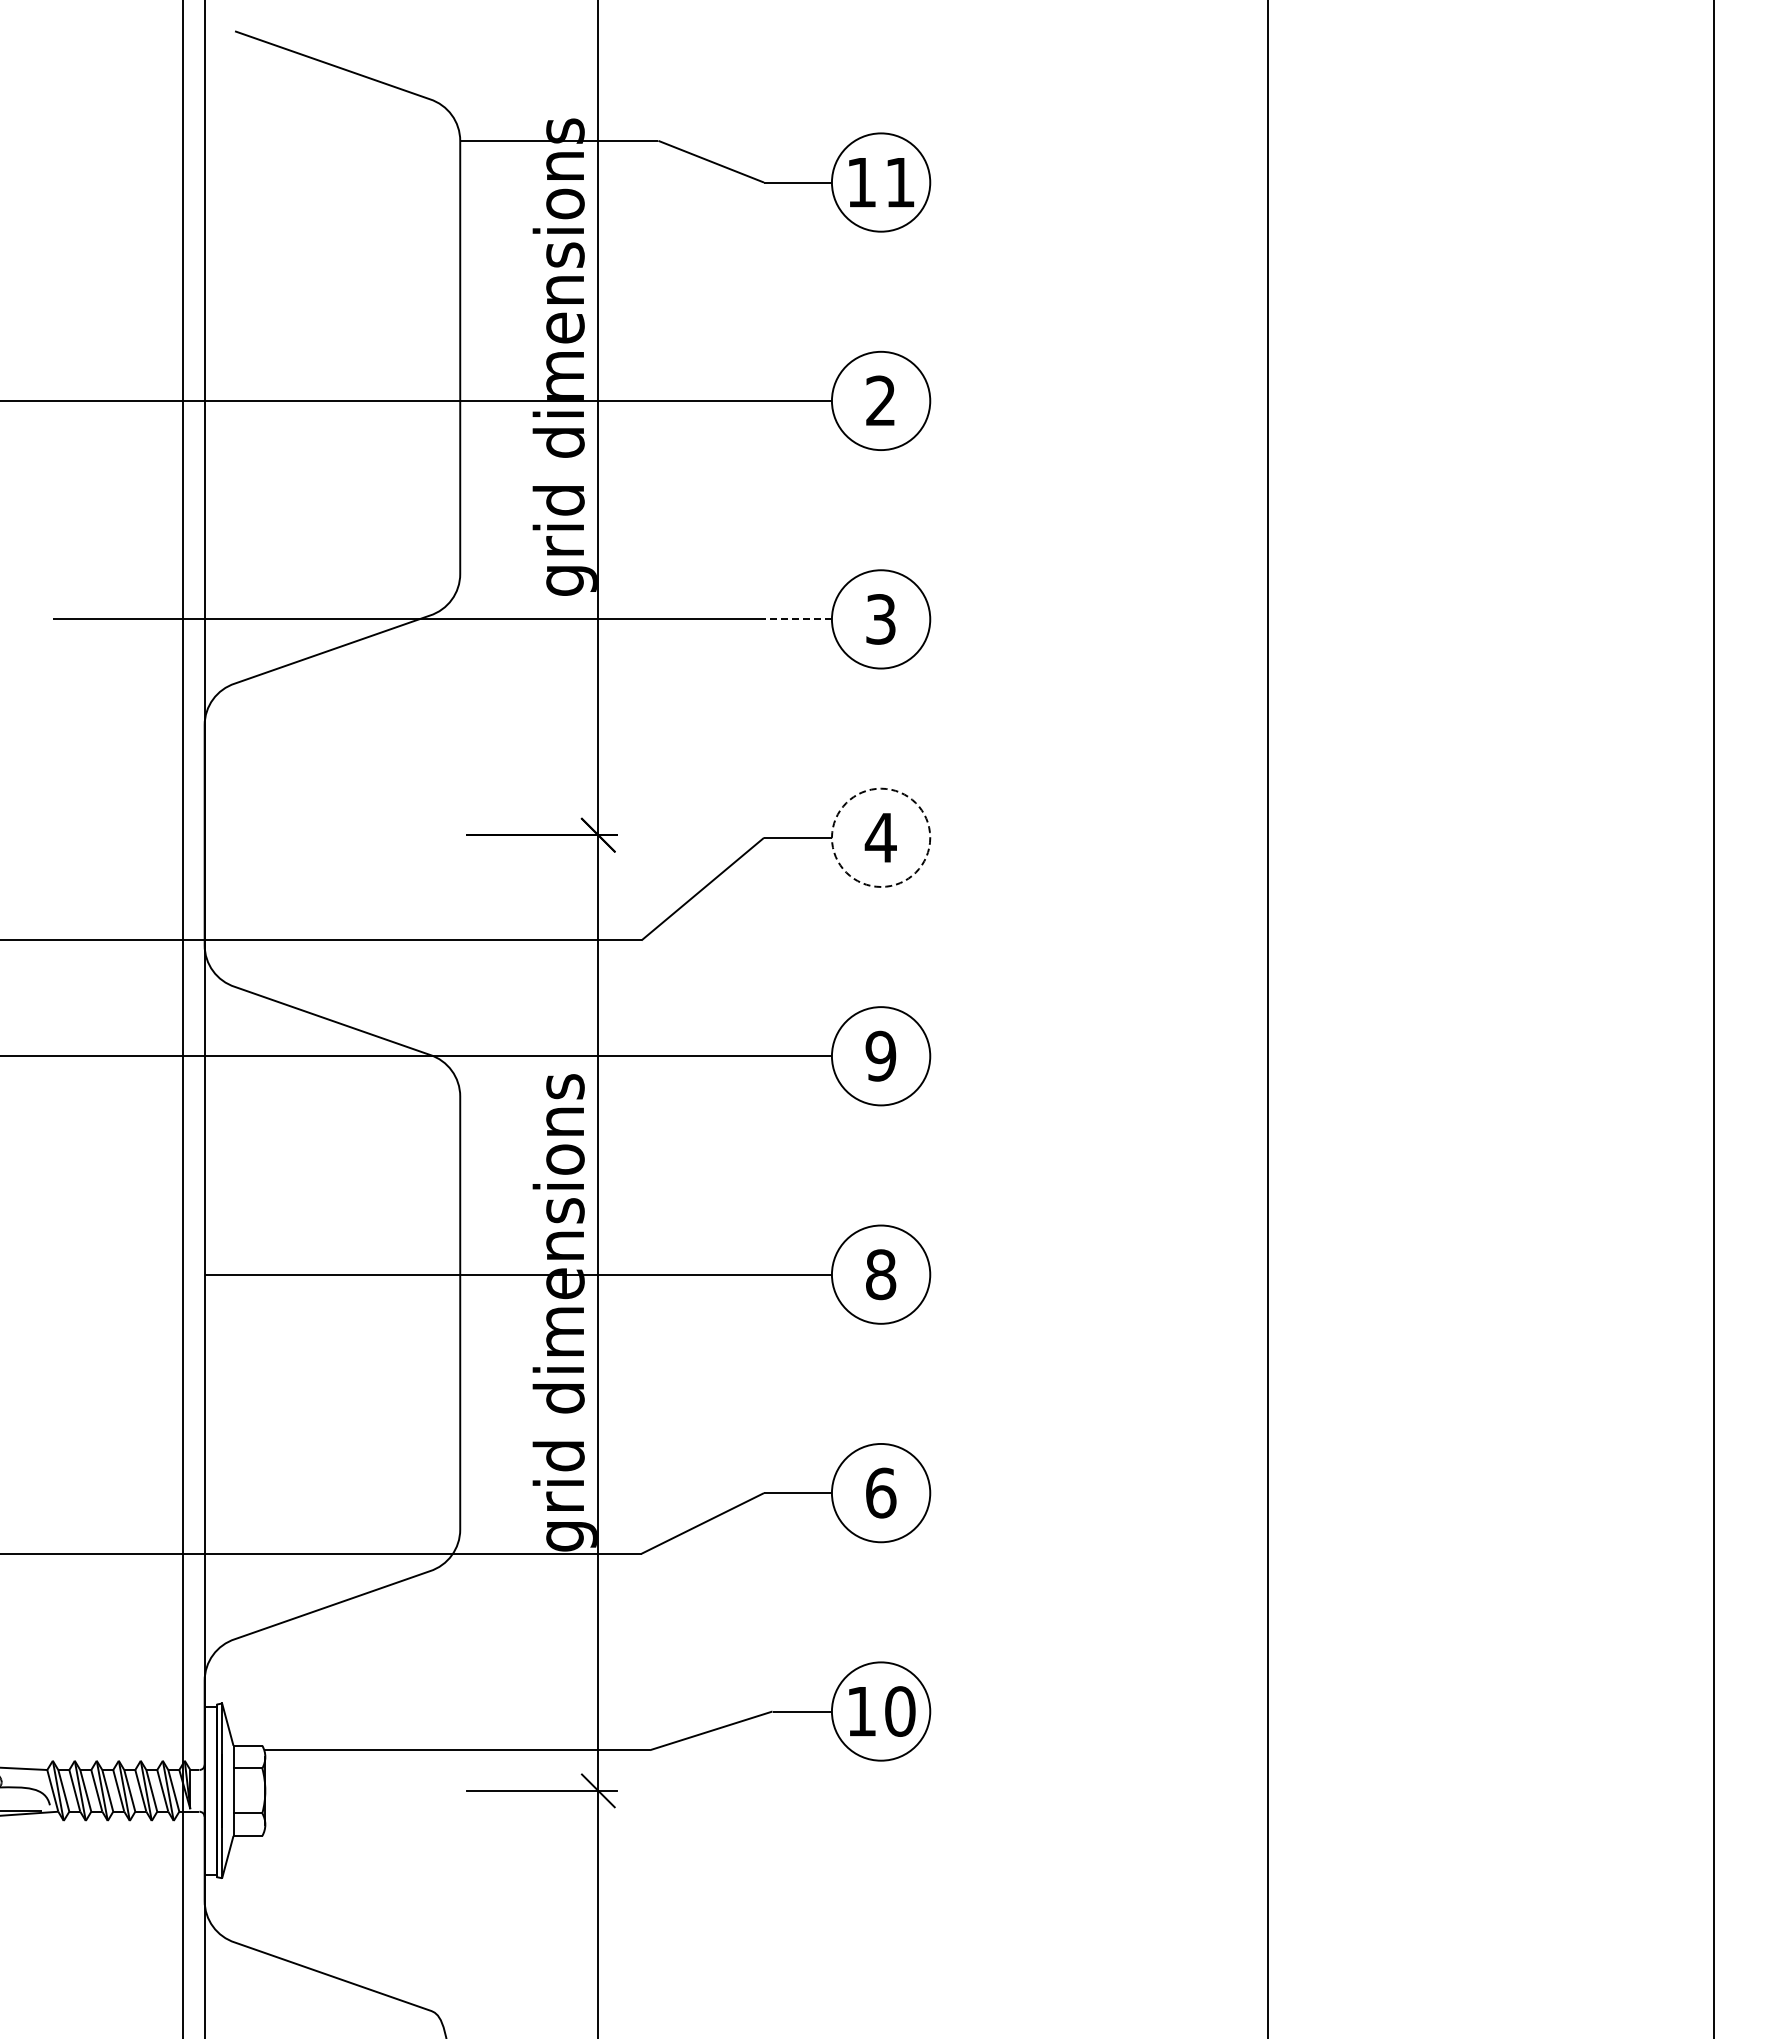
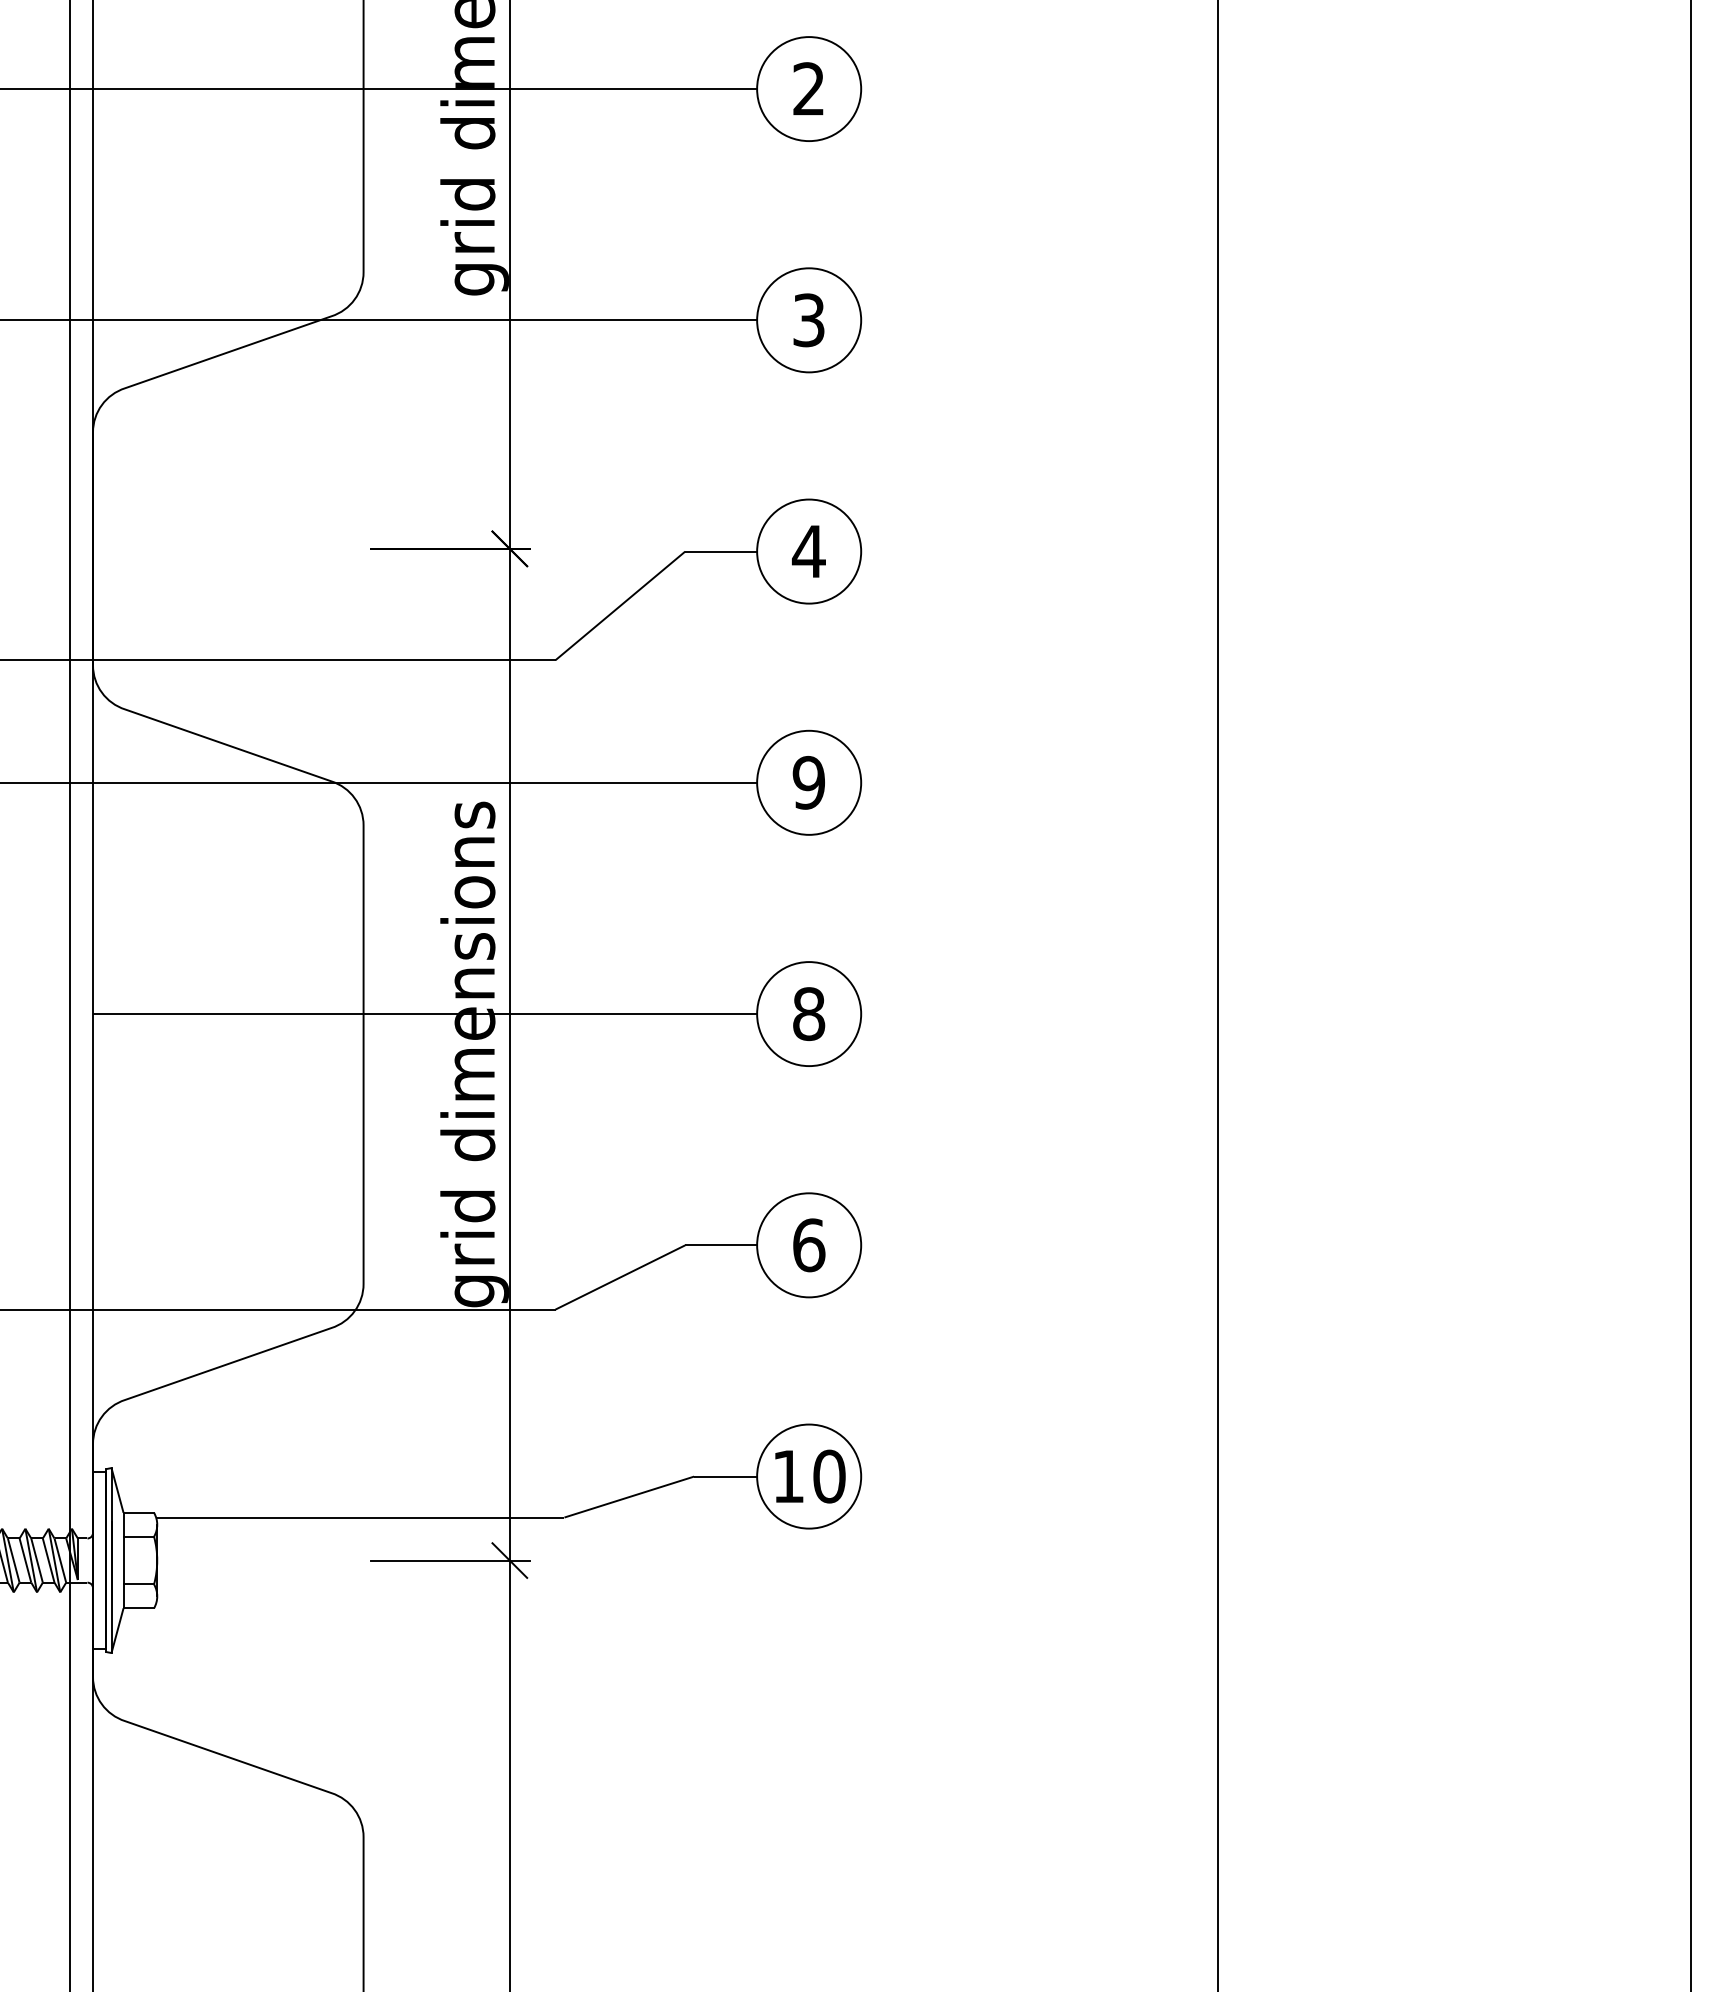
line: (798, 619) -> (721, 320), dashed -> solid
circle: (880, 837) -> (808, 551), dashed -> solid

